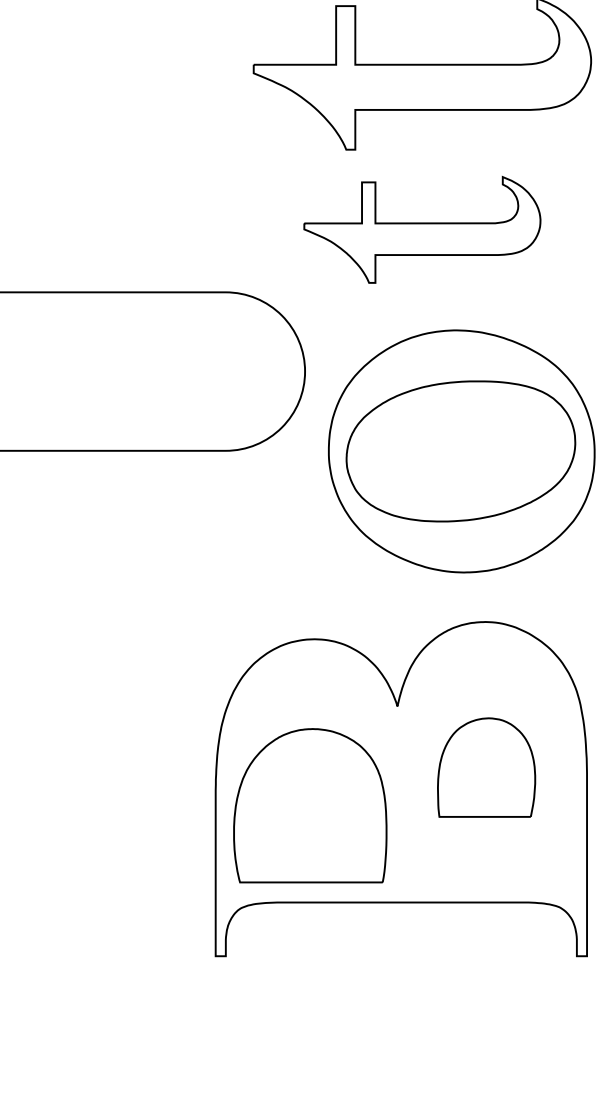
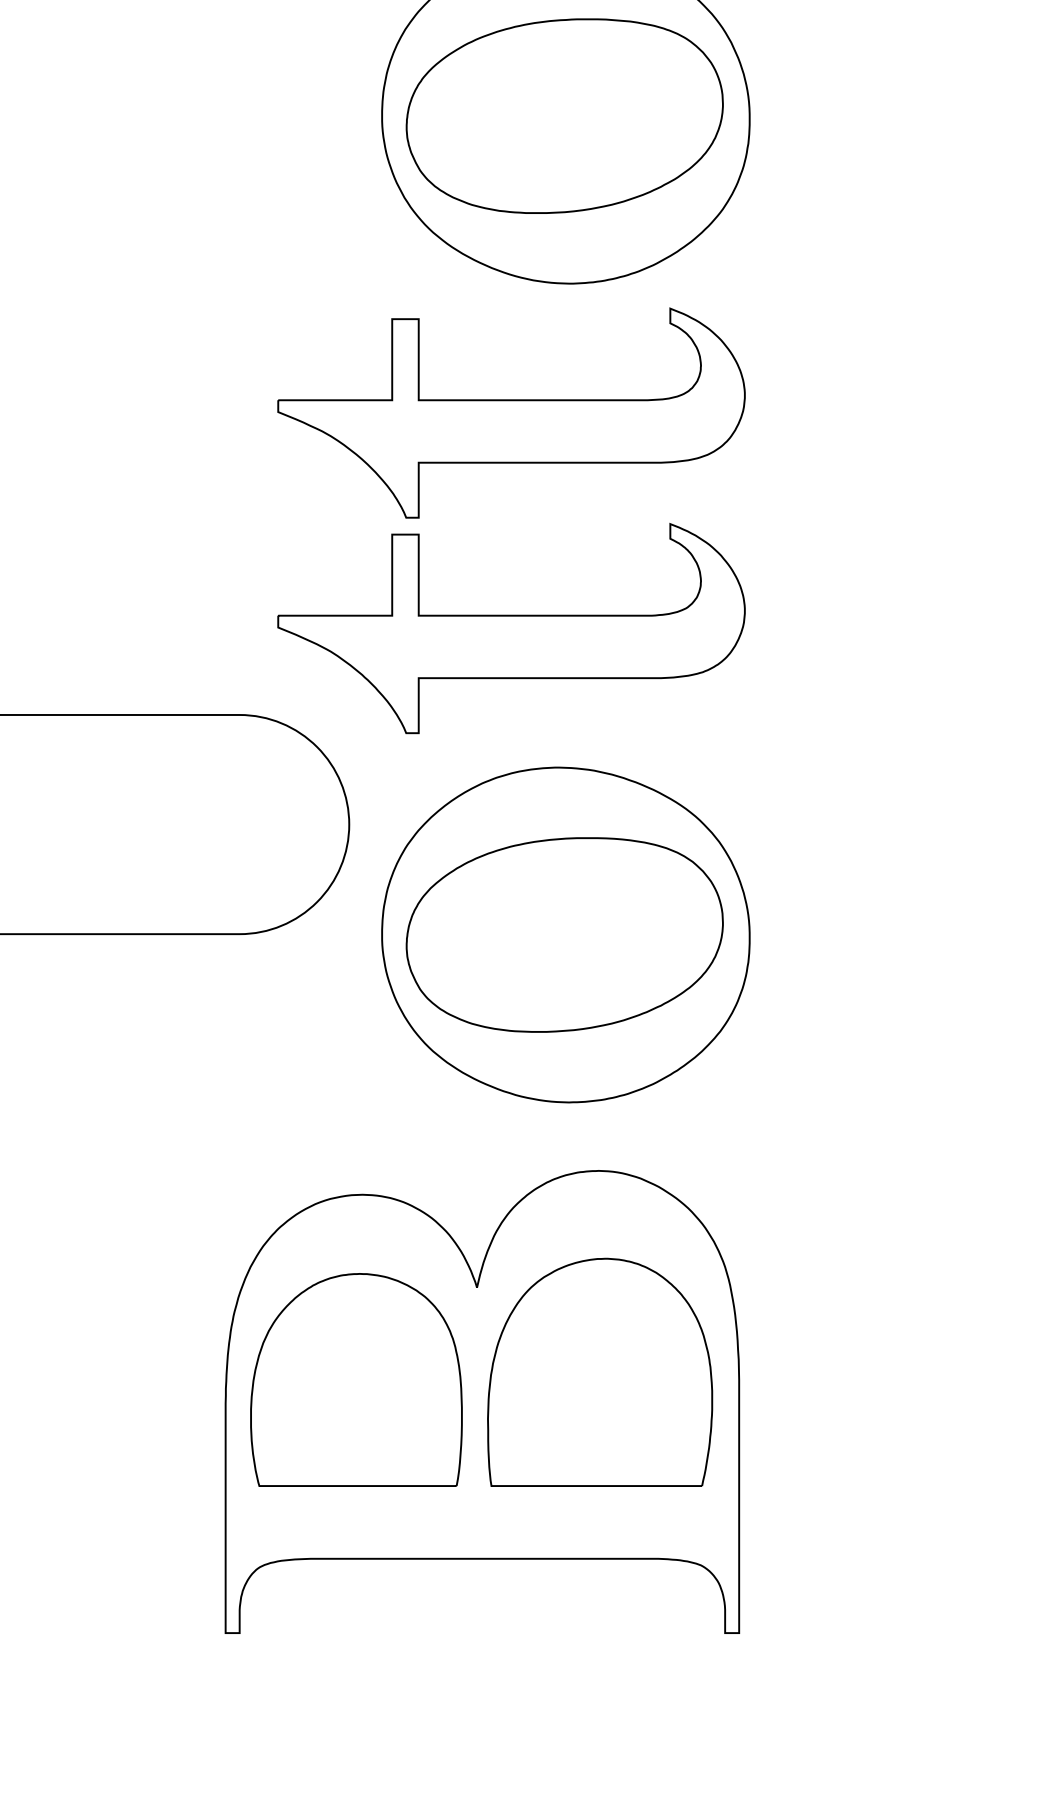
part: (422, 229) -> (511, 628), size x1.43
part: (486, 767) -> (600, 1371), size x1.67
part: (310, 805) -> (356, 1379), moved

